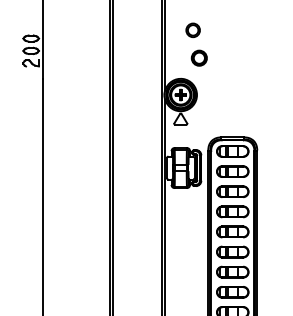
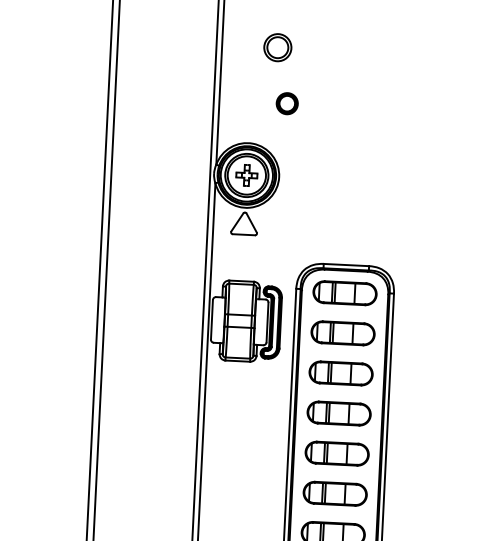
part: (198, 57) -> (285, 102), size x0.7

